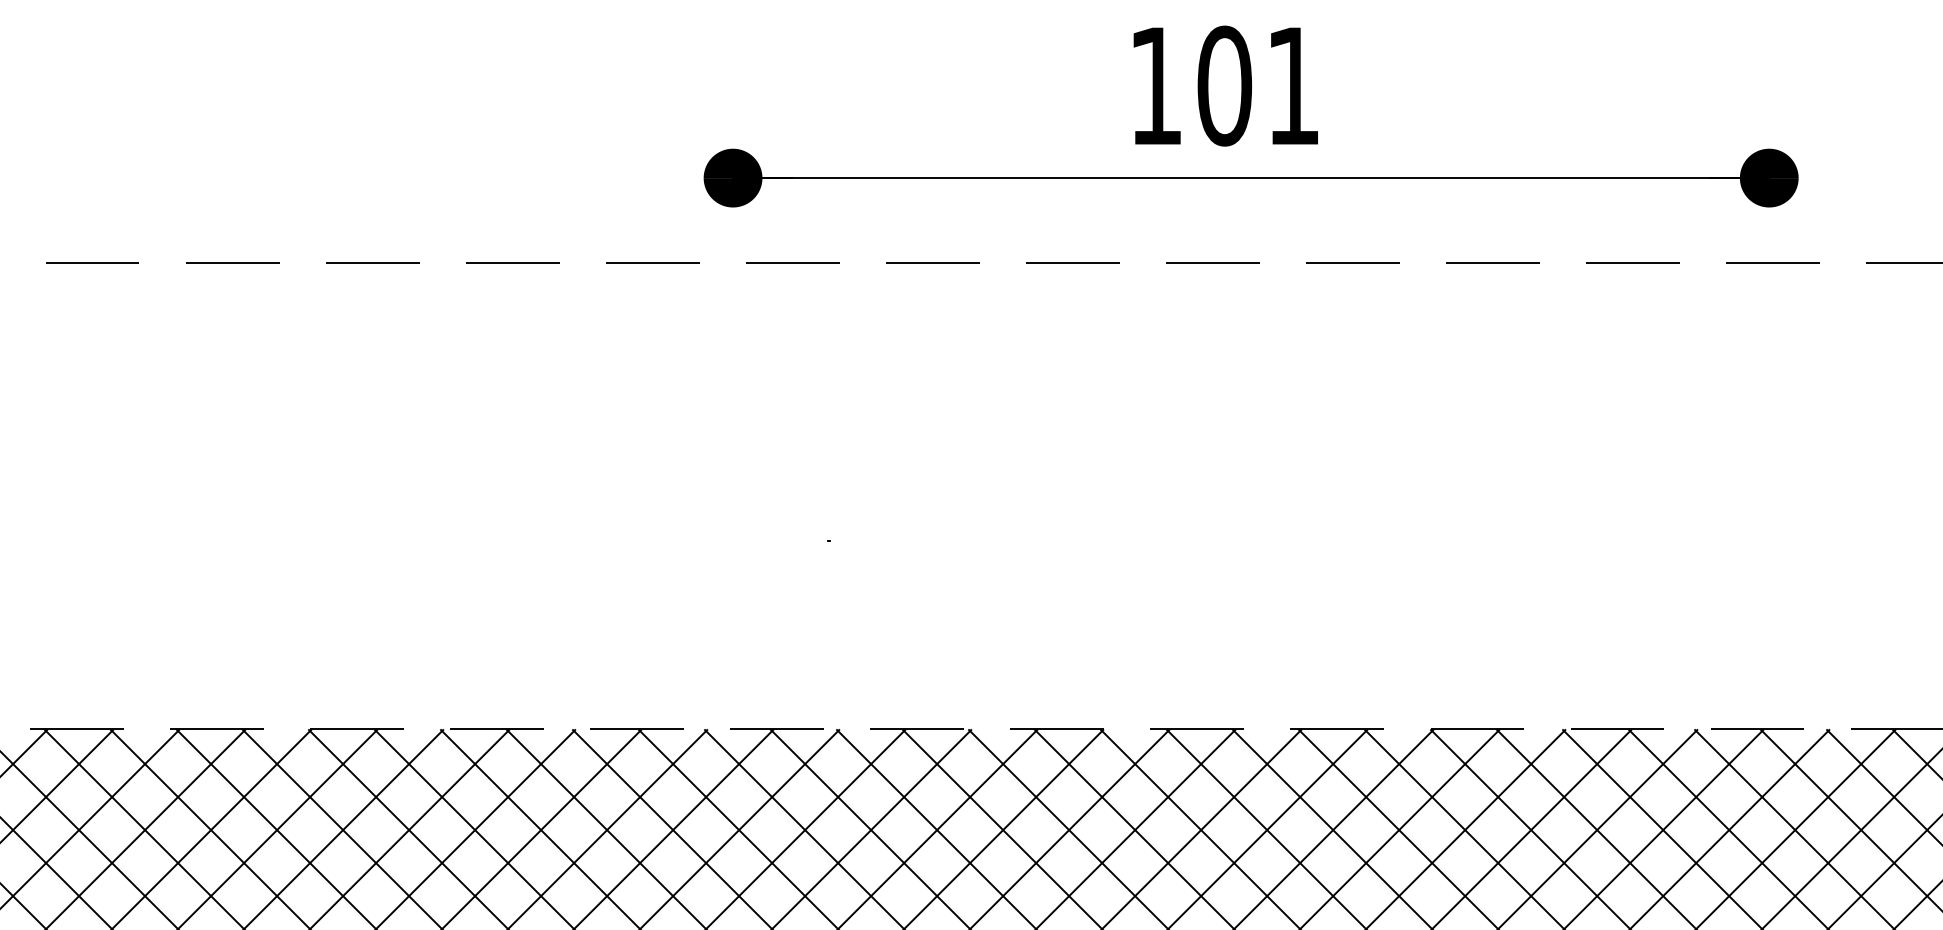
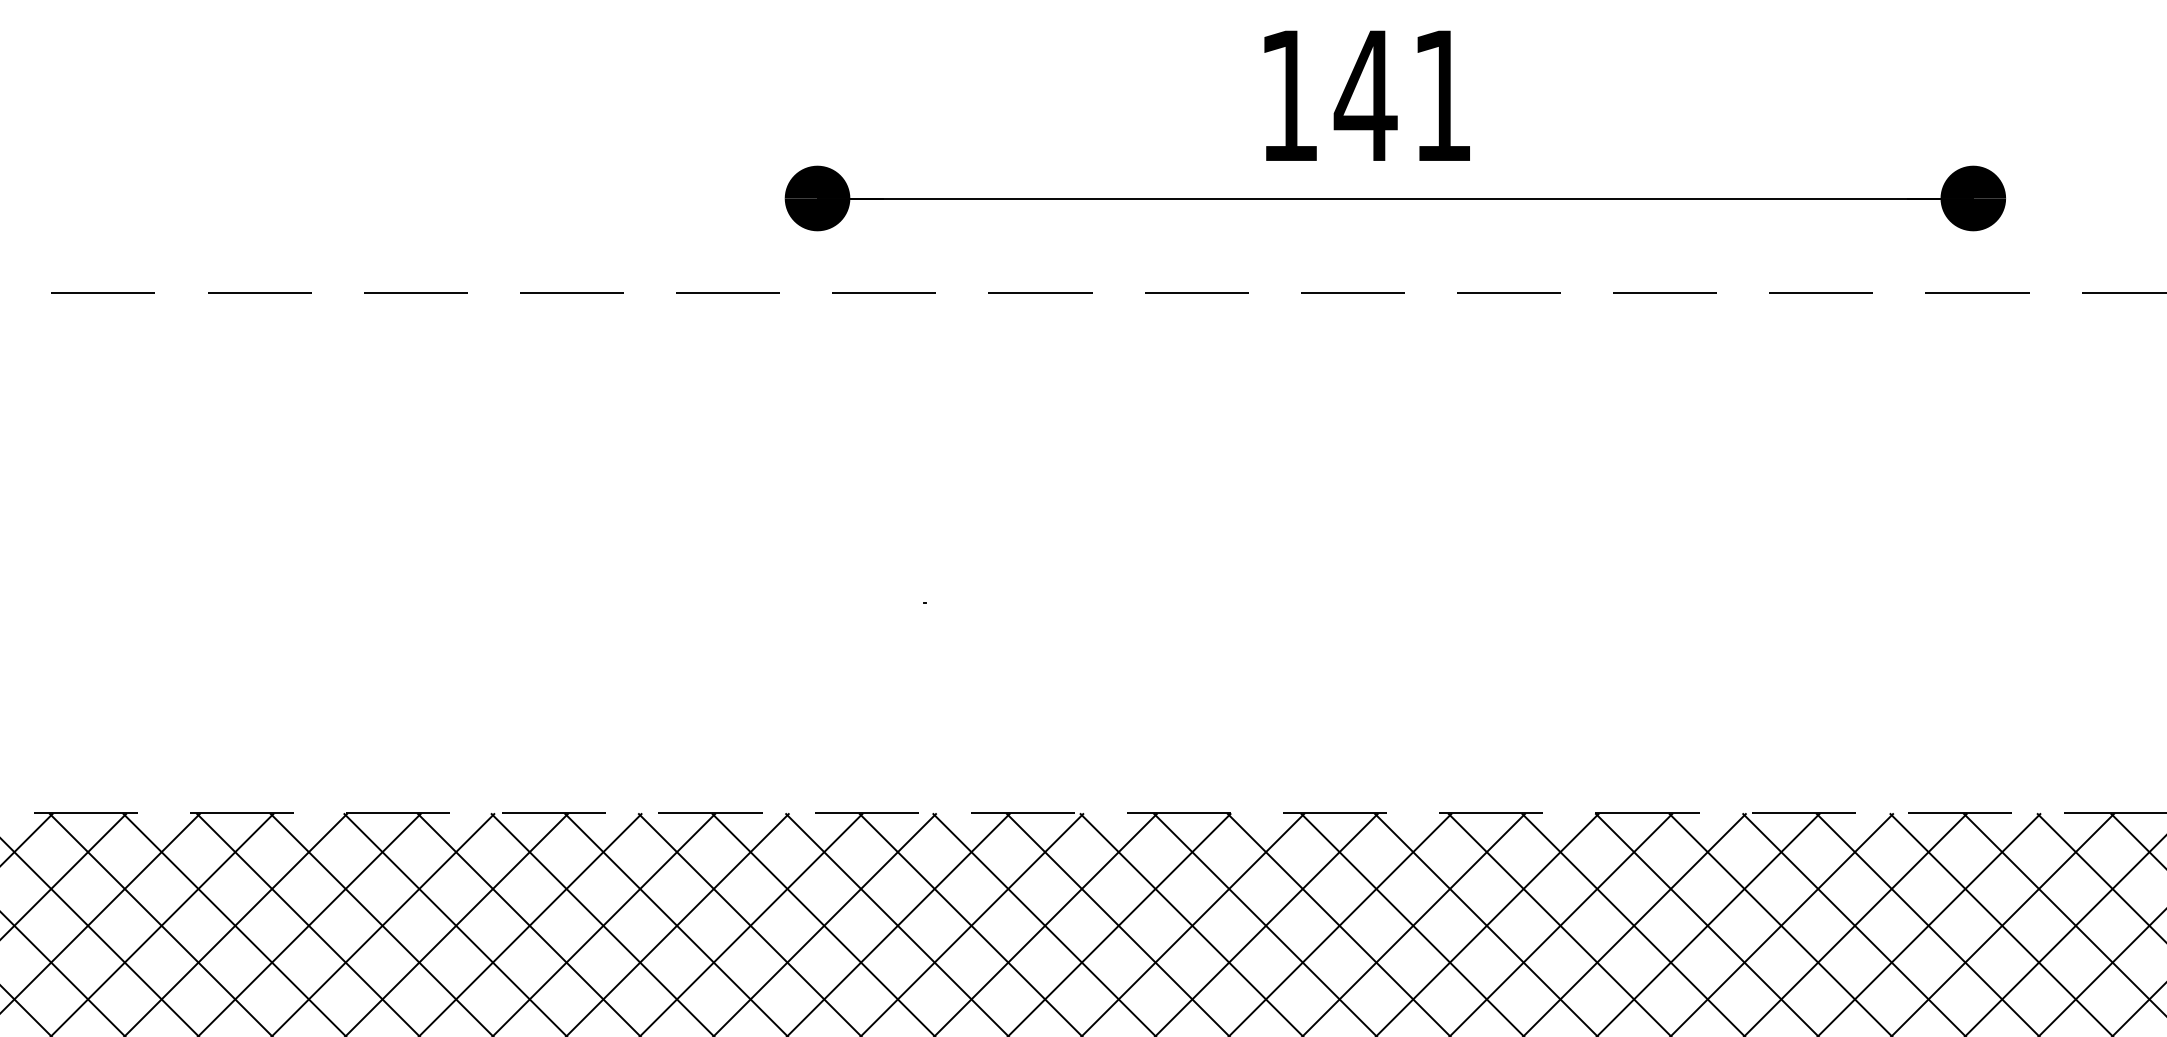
text: (1224, 85) -> (1365, 95), 101 -> 141

